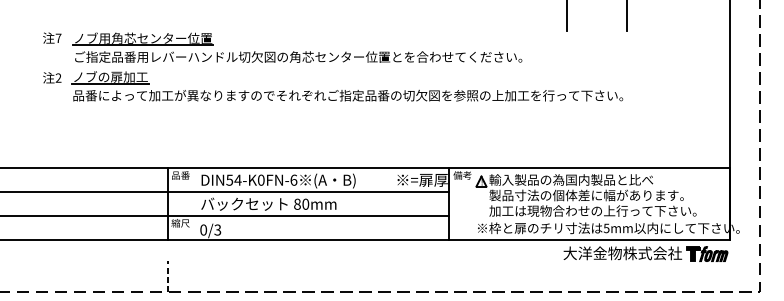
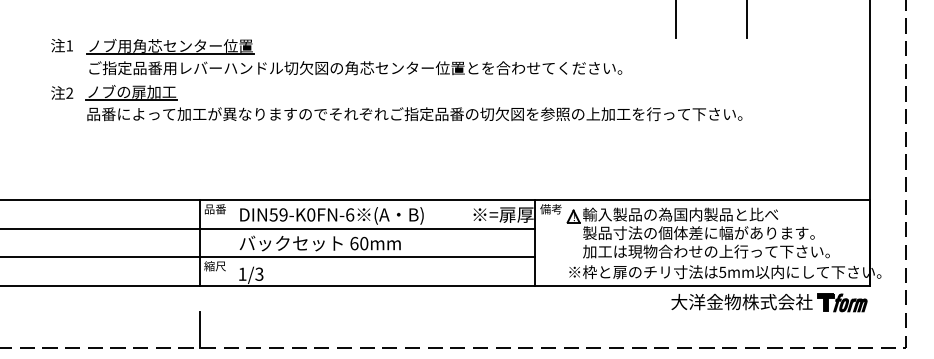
text: (58, 38) -> (69, 45), 7 -> 1
text: (237, 179) -> (283, 214), DIN54-K0FN-6 -> DIN59-K0FN-6
text: (297, 204) -> (354, 243), 80mm -> 60mm
text: (203, 229) -> (242, 273), 0/3 -> 1/3
line: (167, 276) -> (199, 329), dashed -> solid

